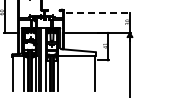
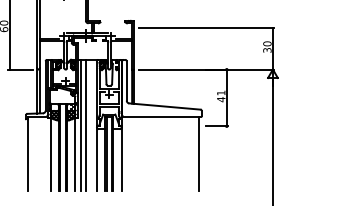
line: (98, 13) -> (206, 28), dashed -> solid

